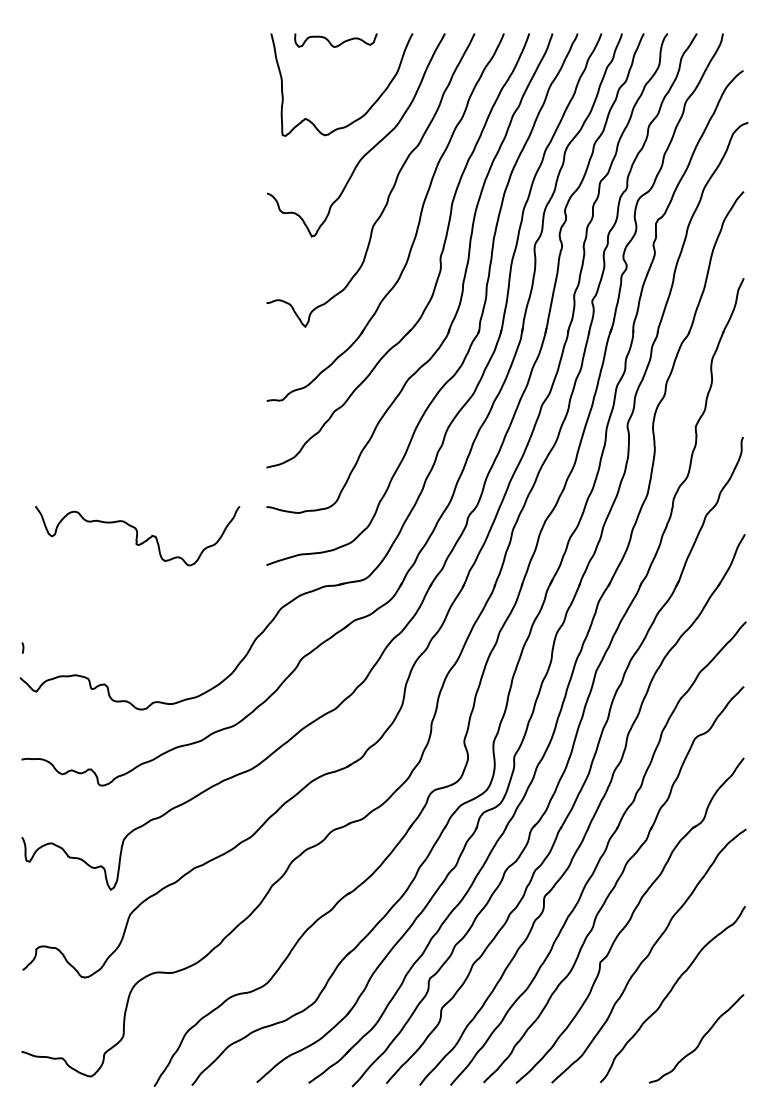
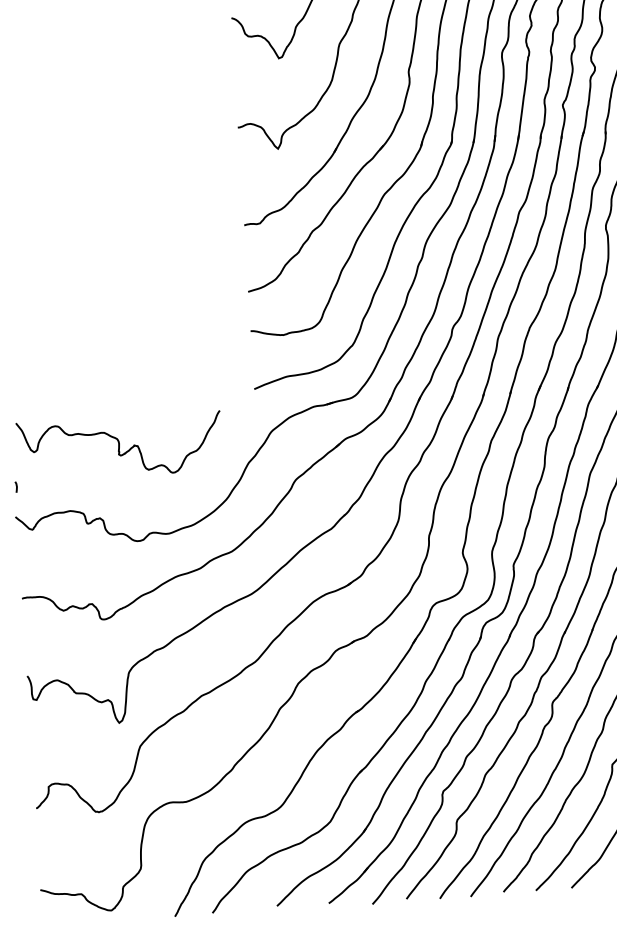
curve: (137, 536) -> (119, 447), moved

